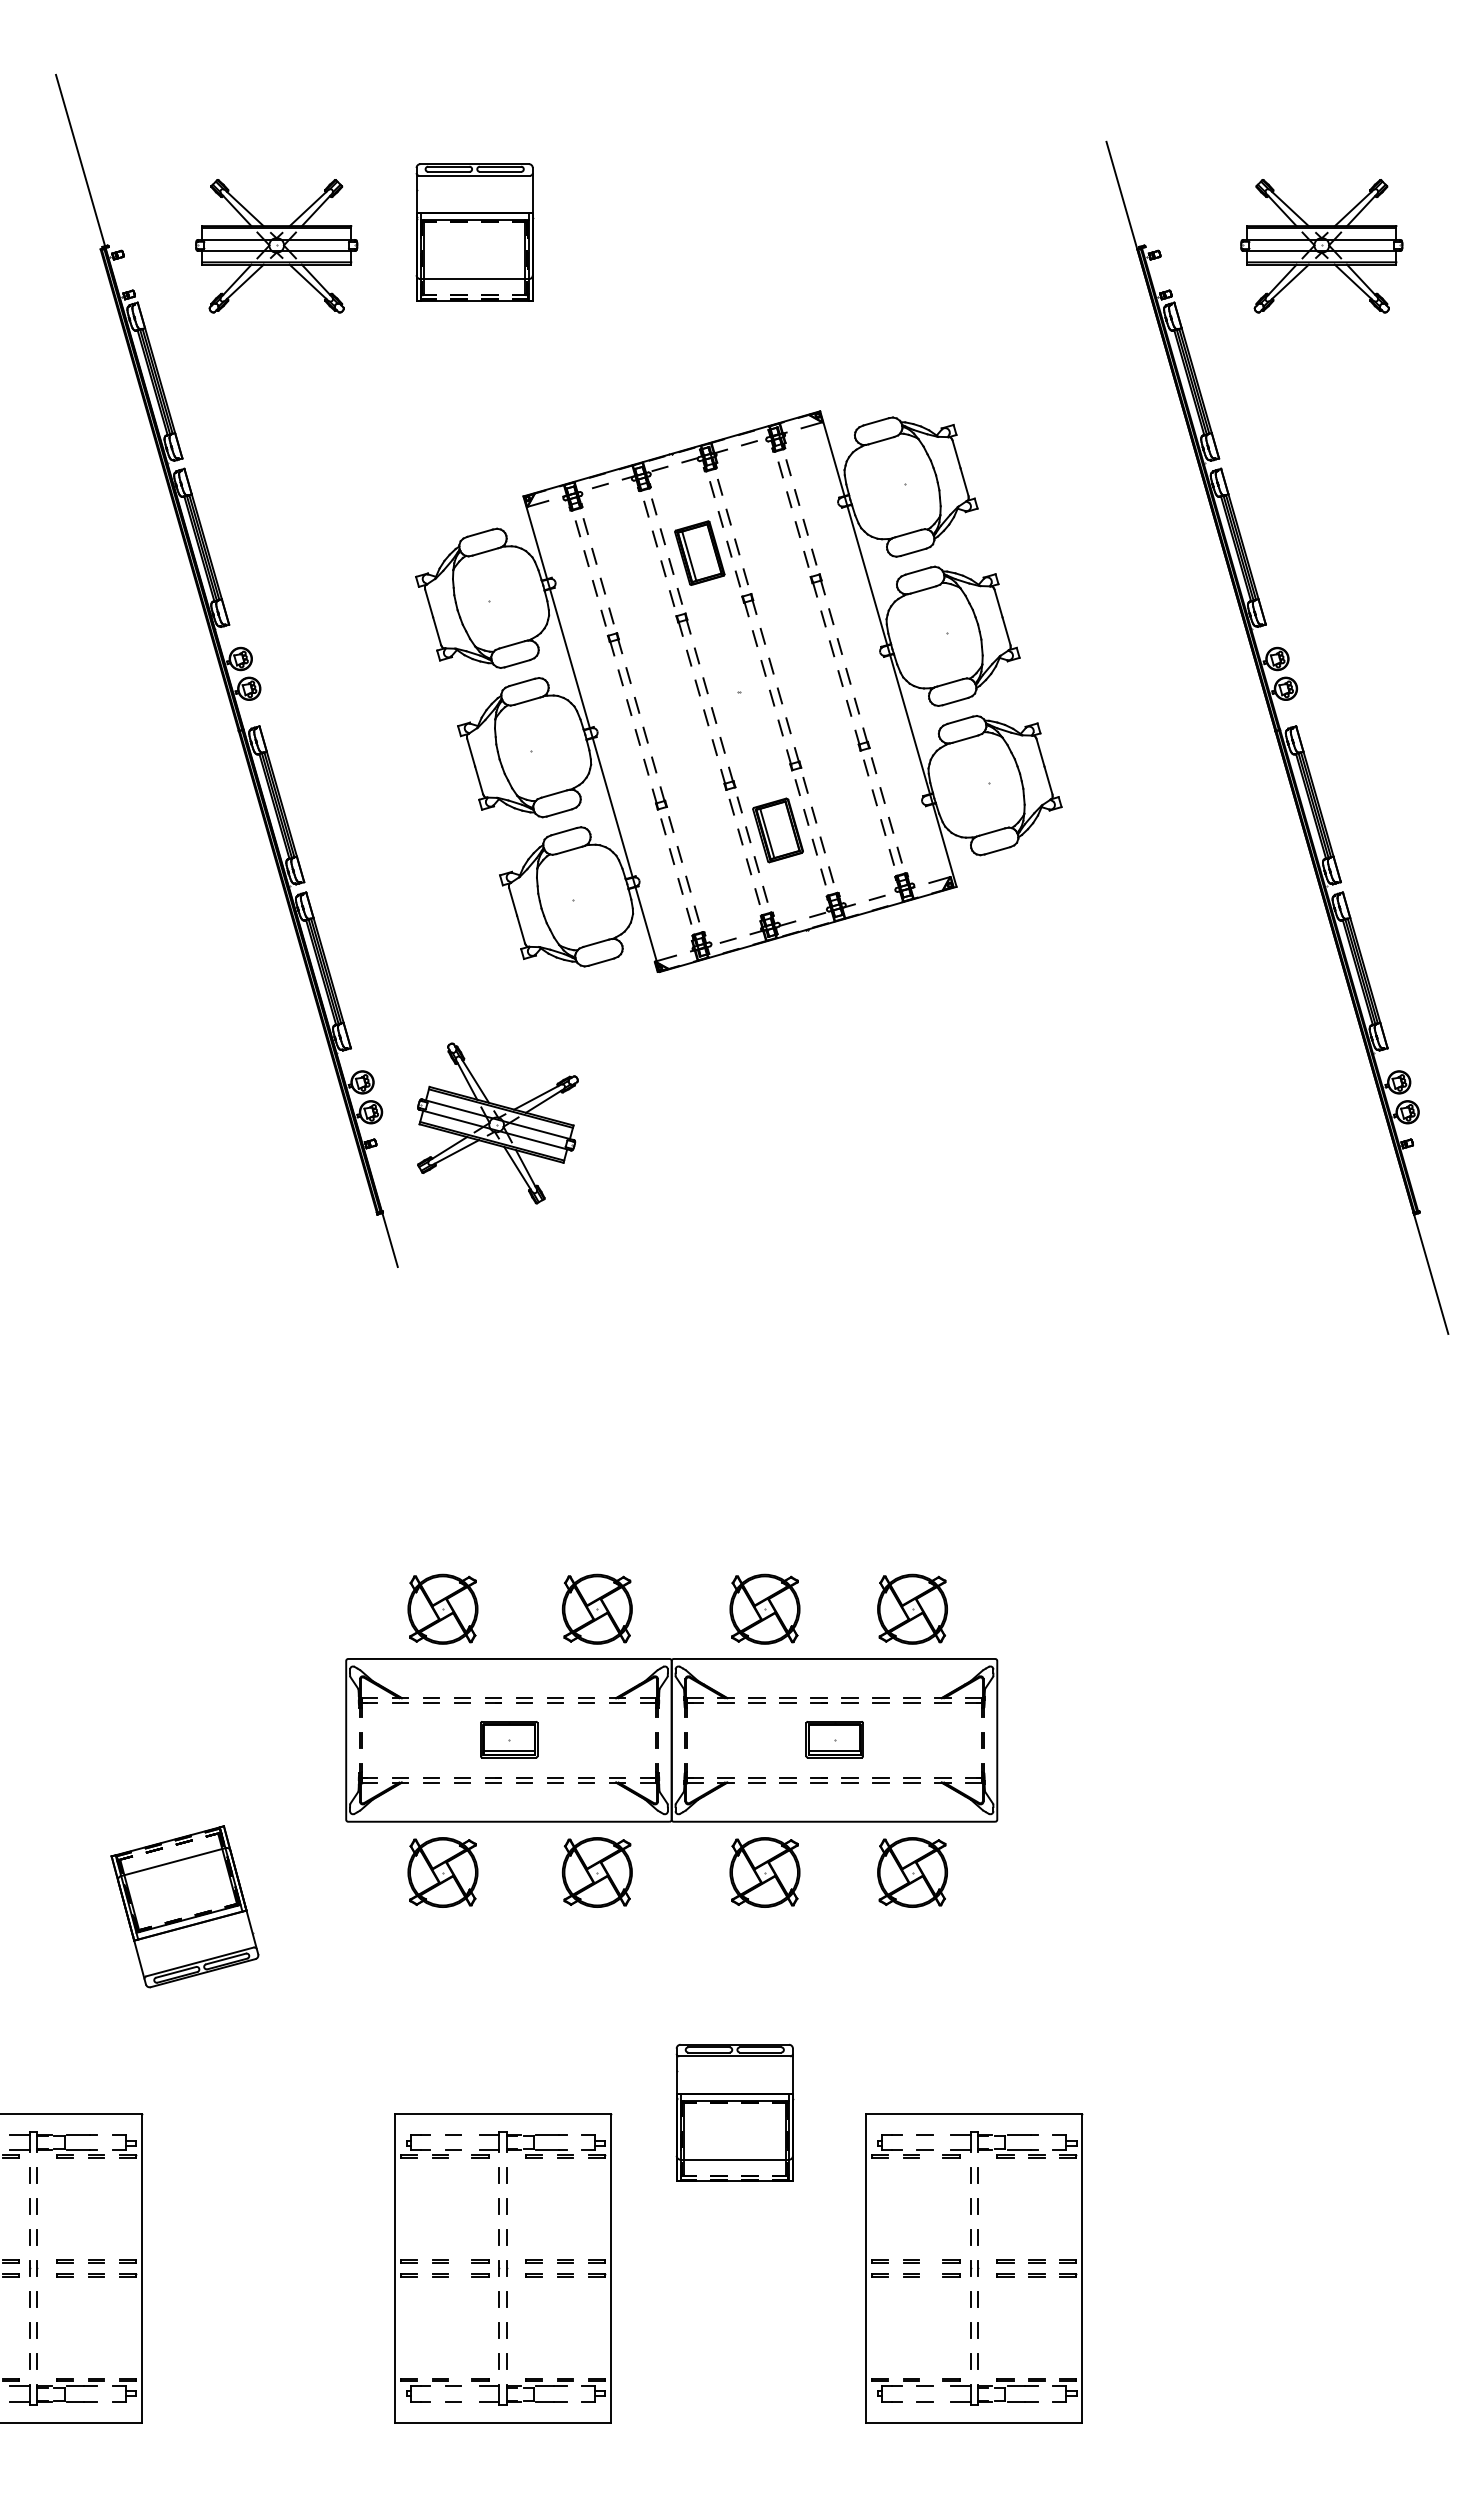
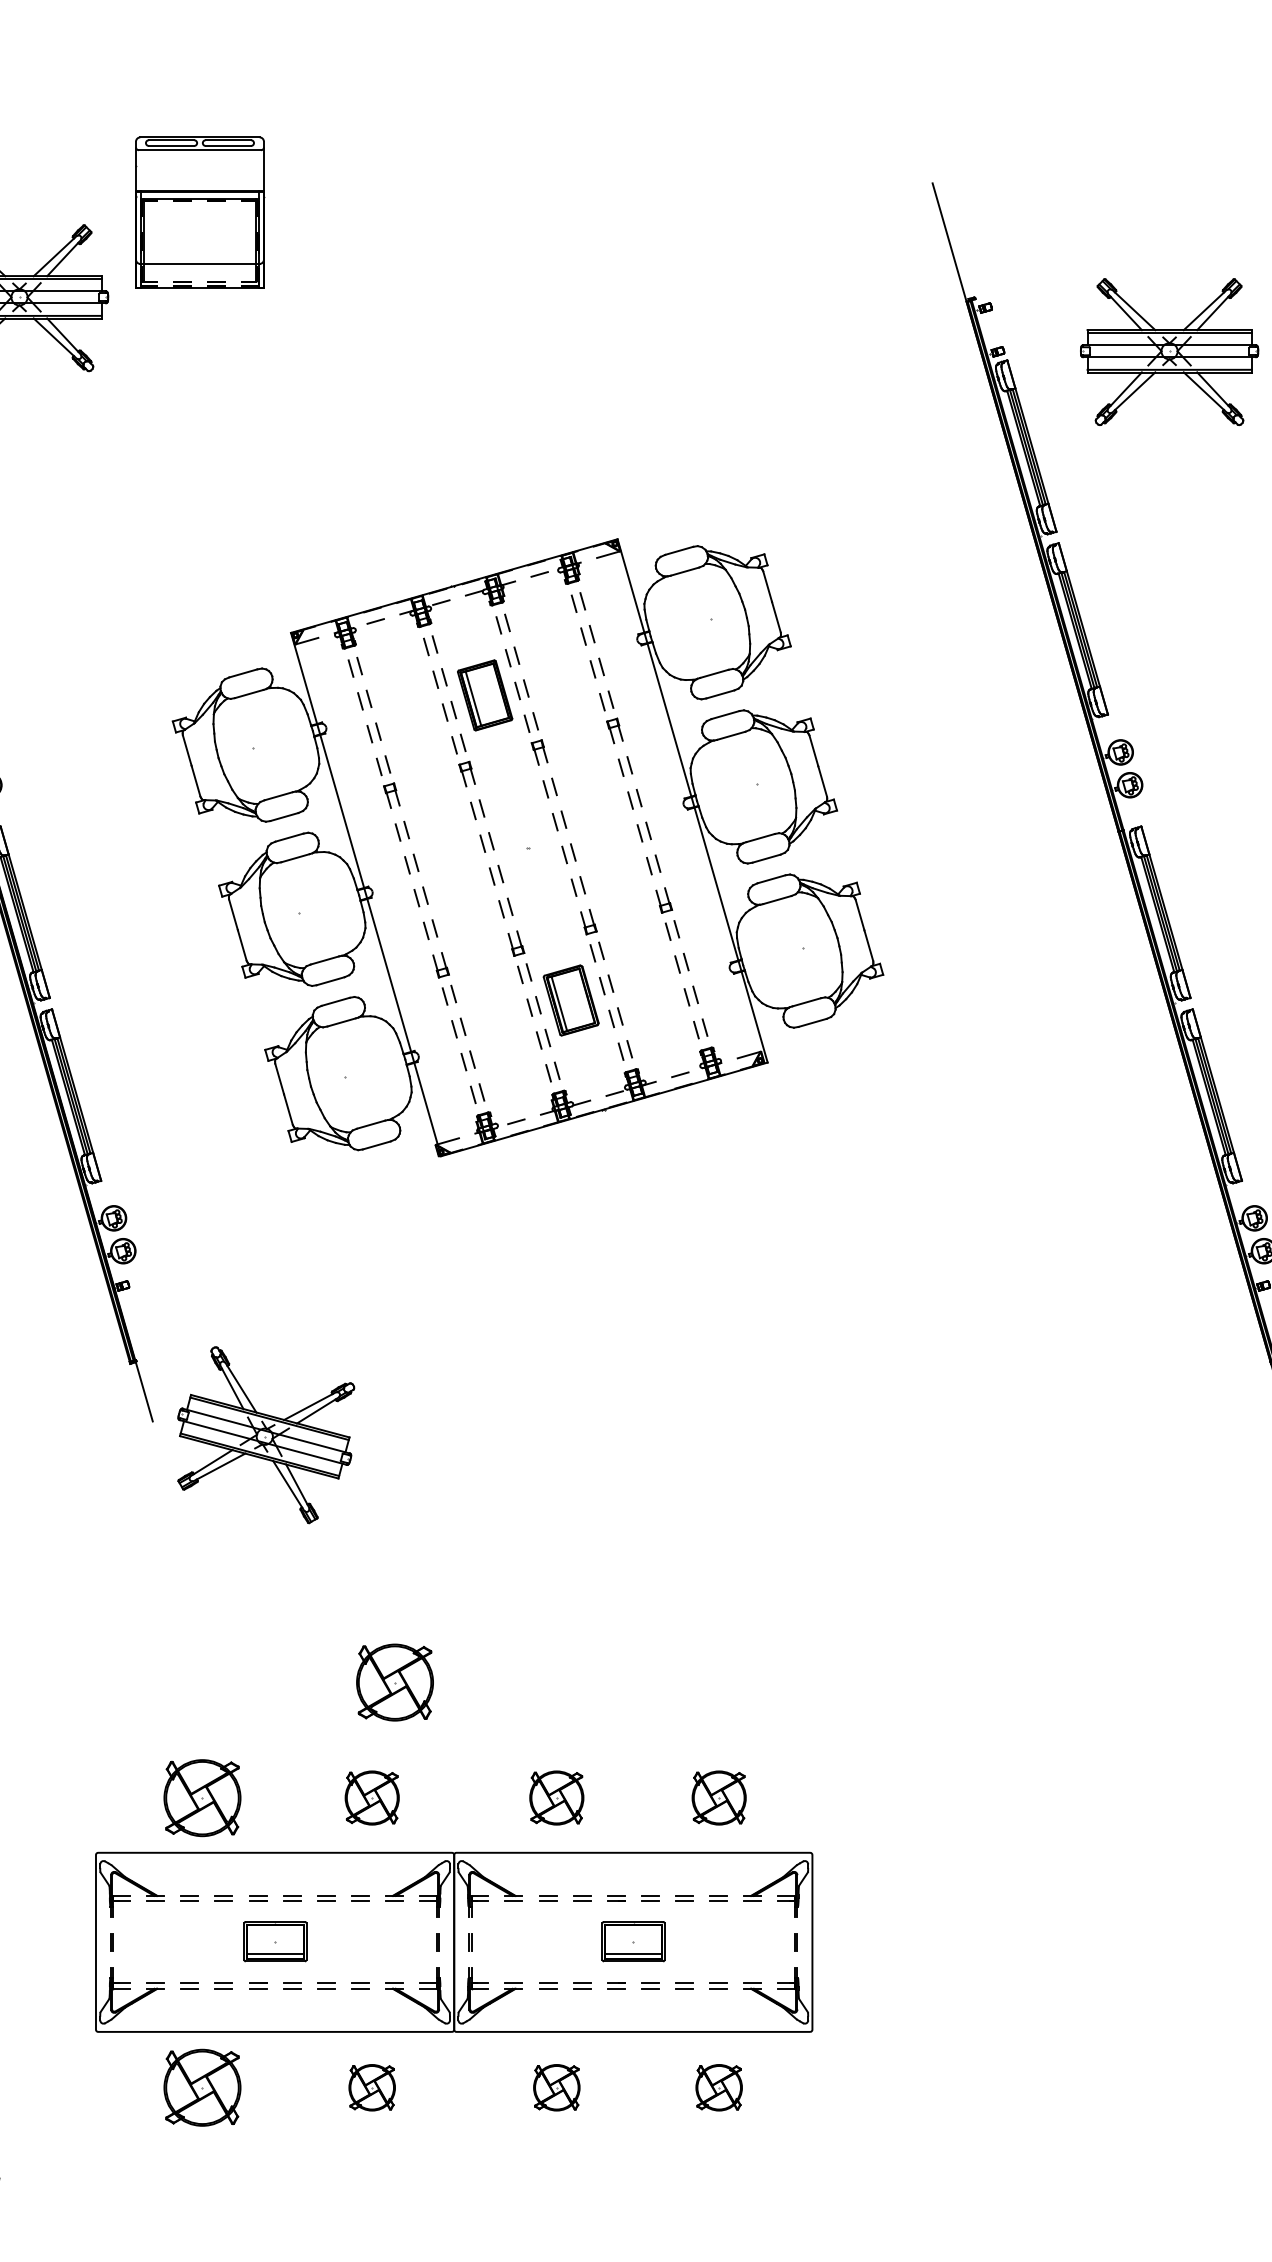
part: (474, 232) -> (199, 212), moved
part: (1321, 246) -> (1169, 352), moved
part: (738, 691) -> (527, 847), moved
part: (497, 1123) -> (265, 1435), moved
part: (617, 1503) -> (394, 1681), added
part: (596, 1608) -> (371, 1797), size x0.7
part: (764, 1608) -> (556, 1797), size x0.7
part: (912, 1608) -> (719, 1797), size x0.7
part: (596, 1872) -> (371, 2087), size x0.6
part: (764, 1872) -> (556, 2087), size x0.6
part: (912, 1872) -> (719, 2087), size x0.6

